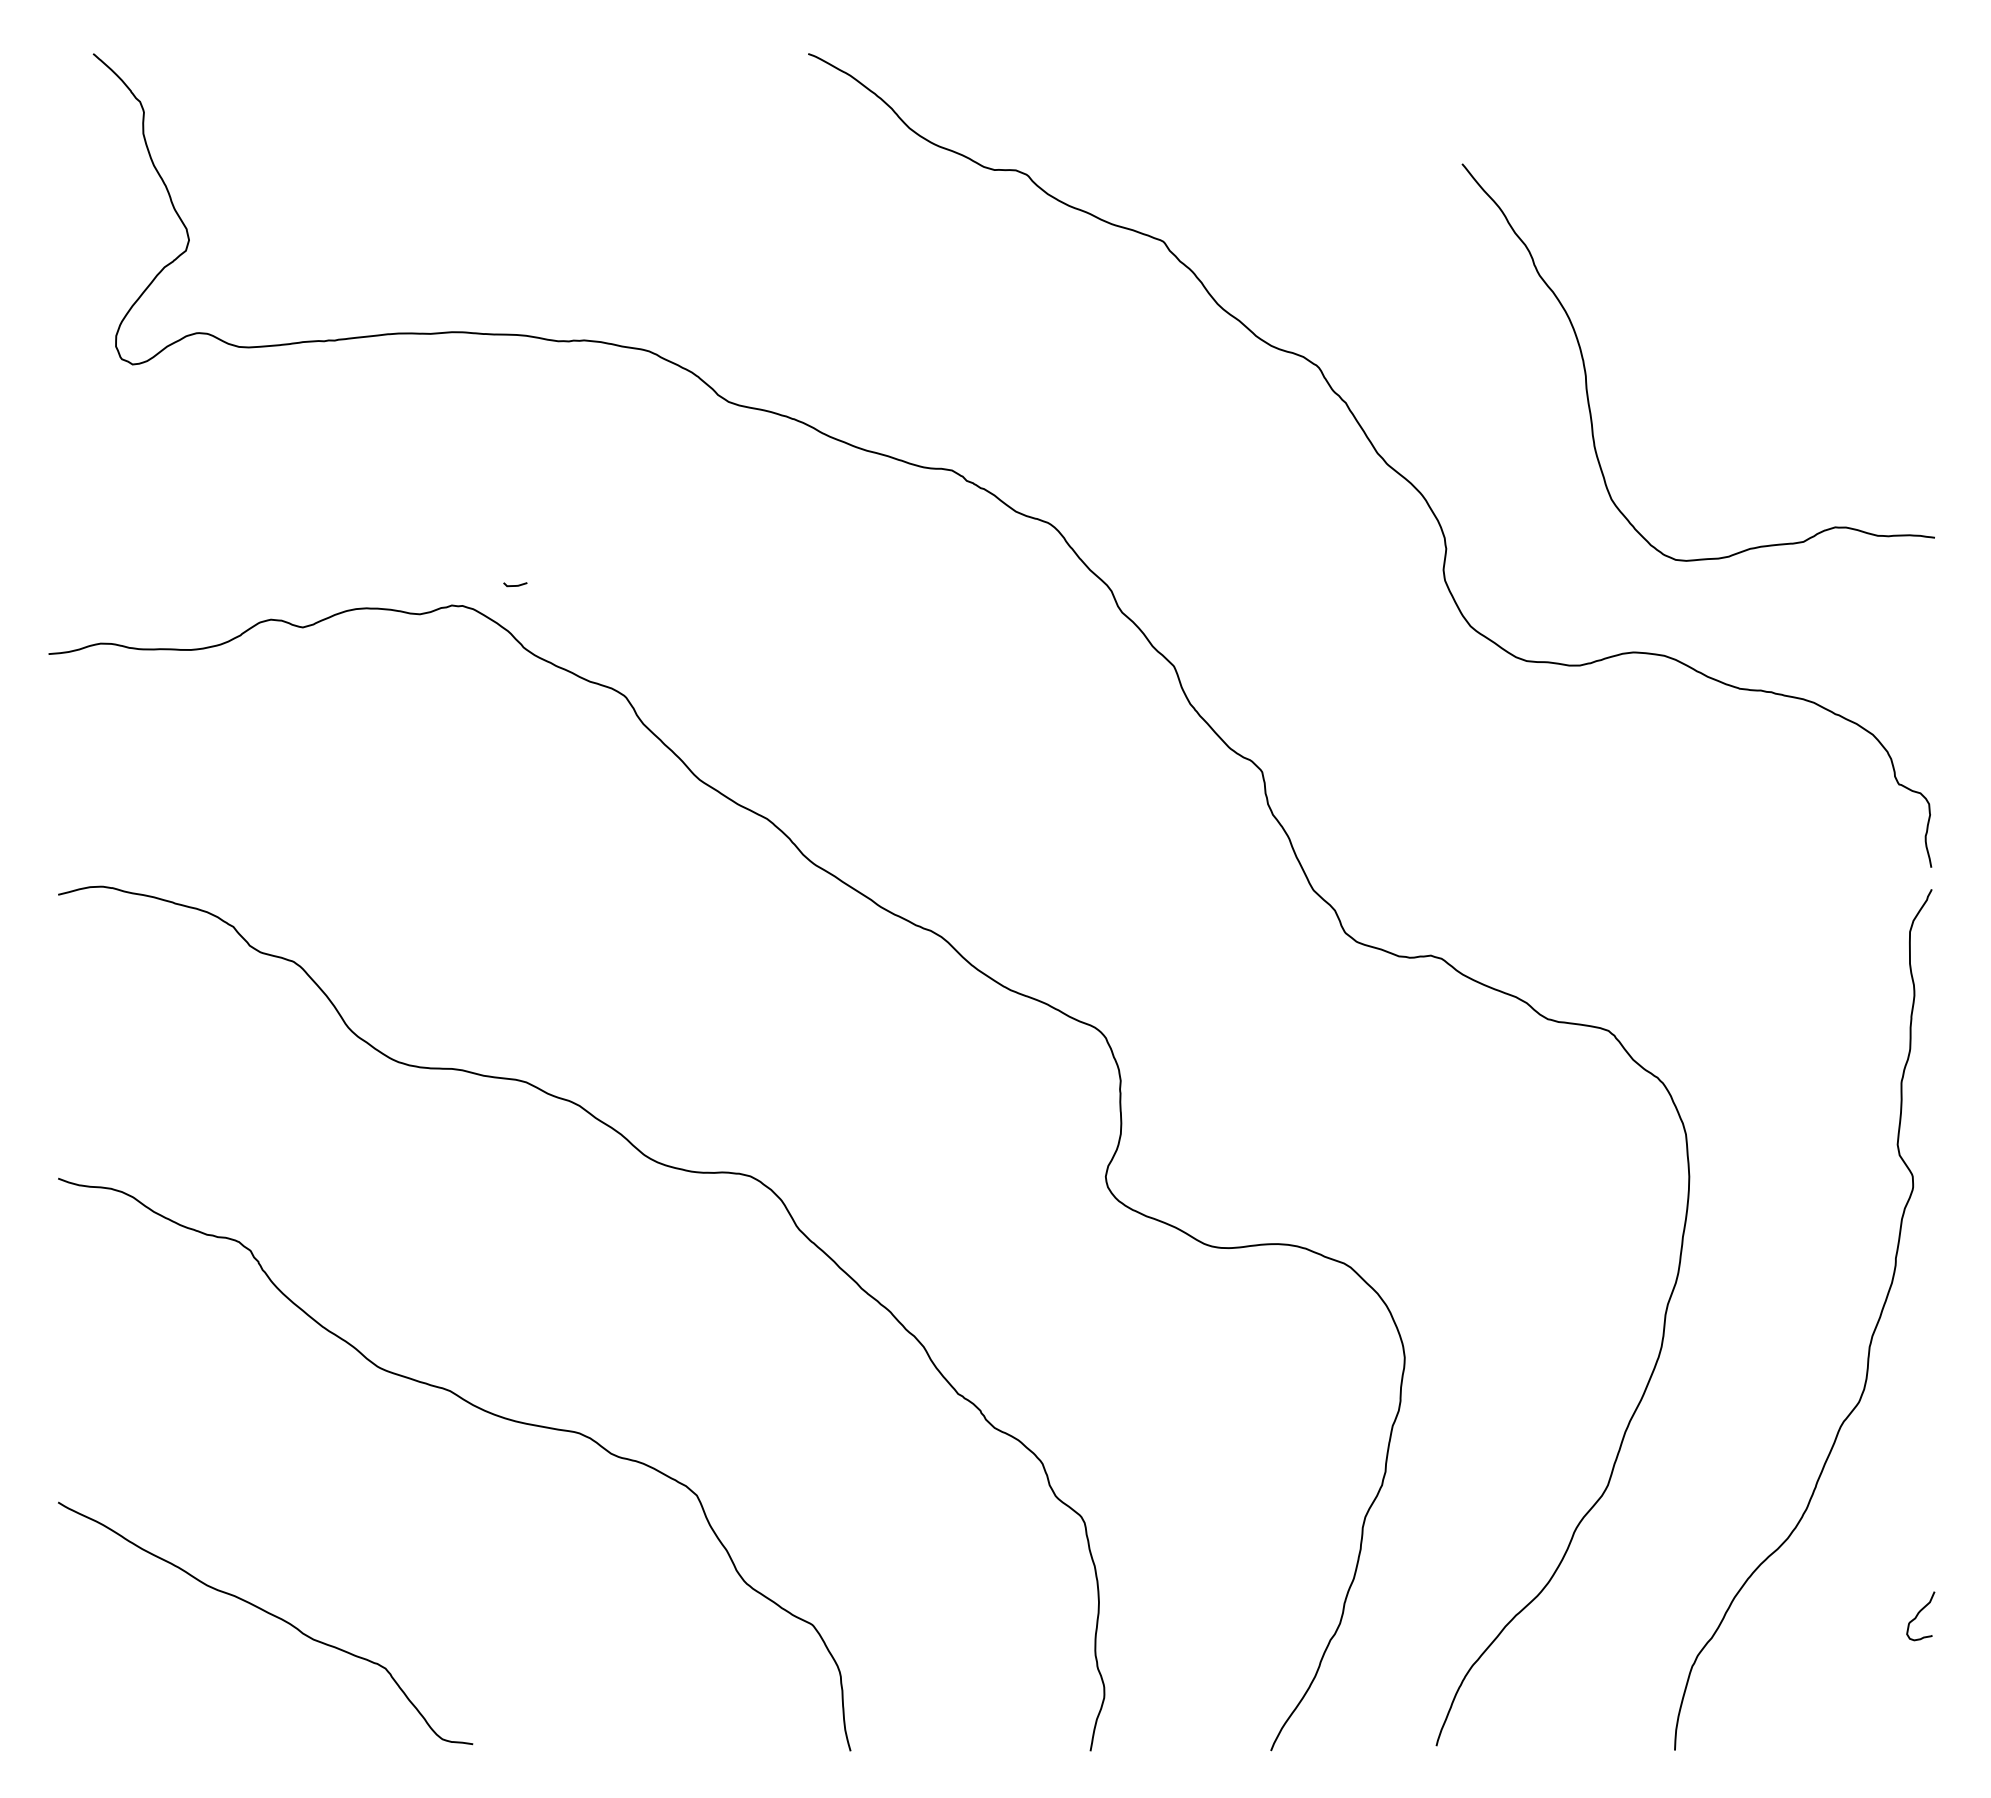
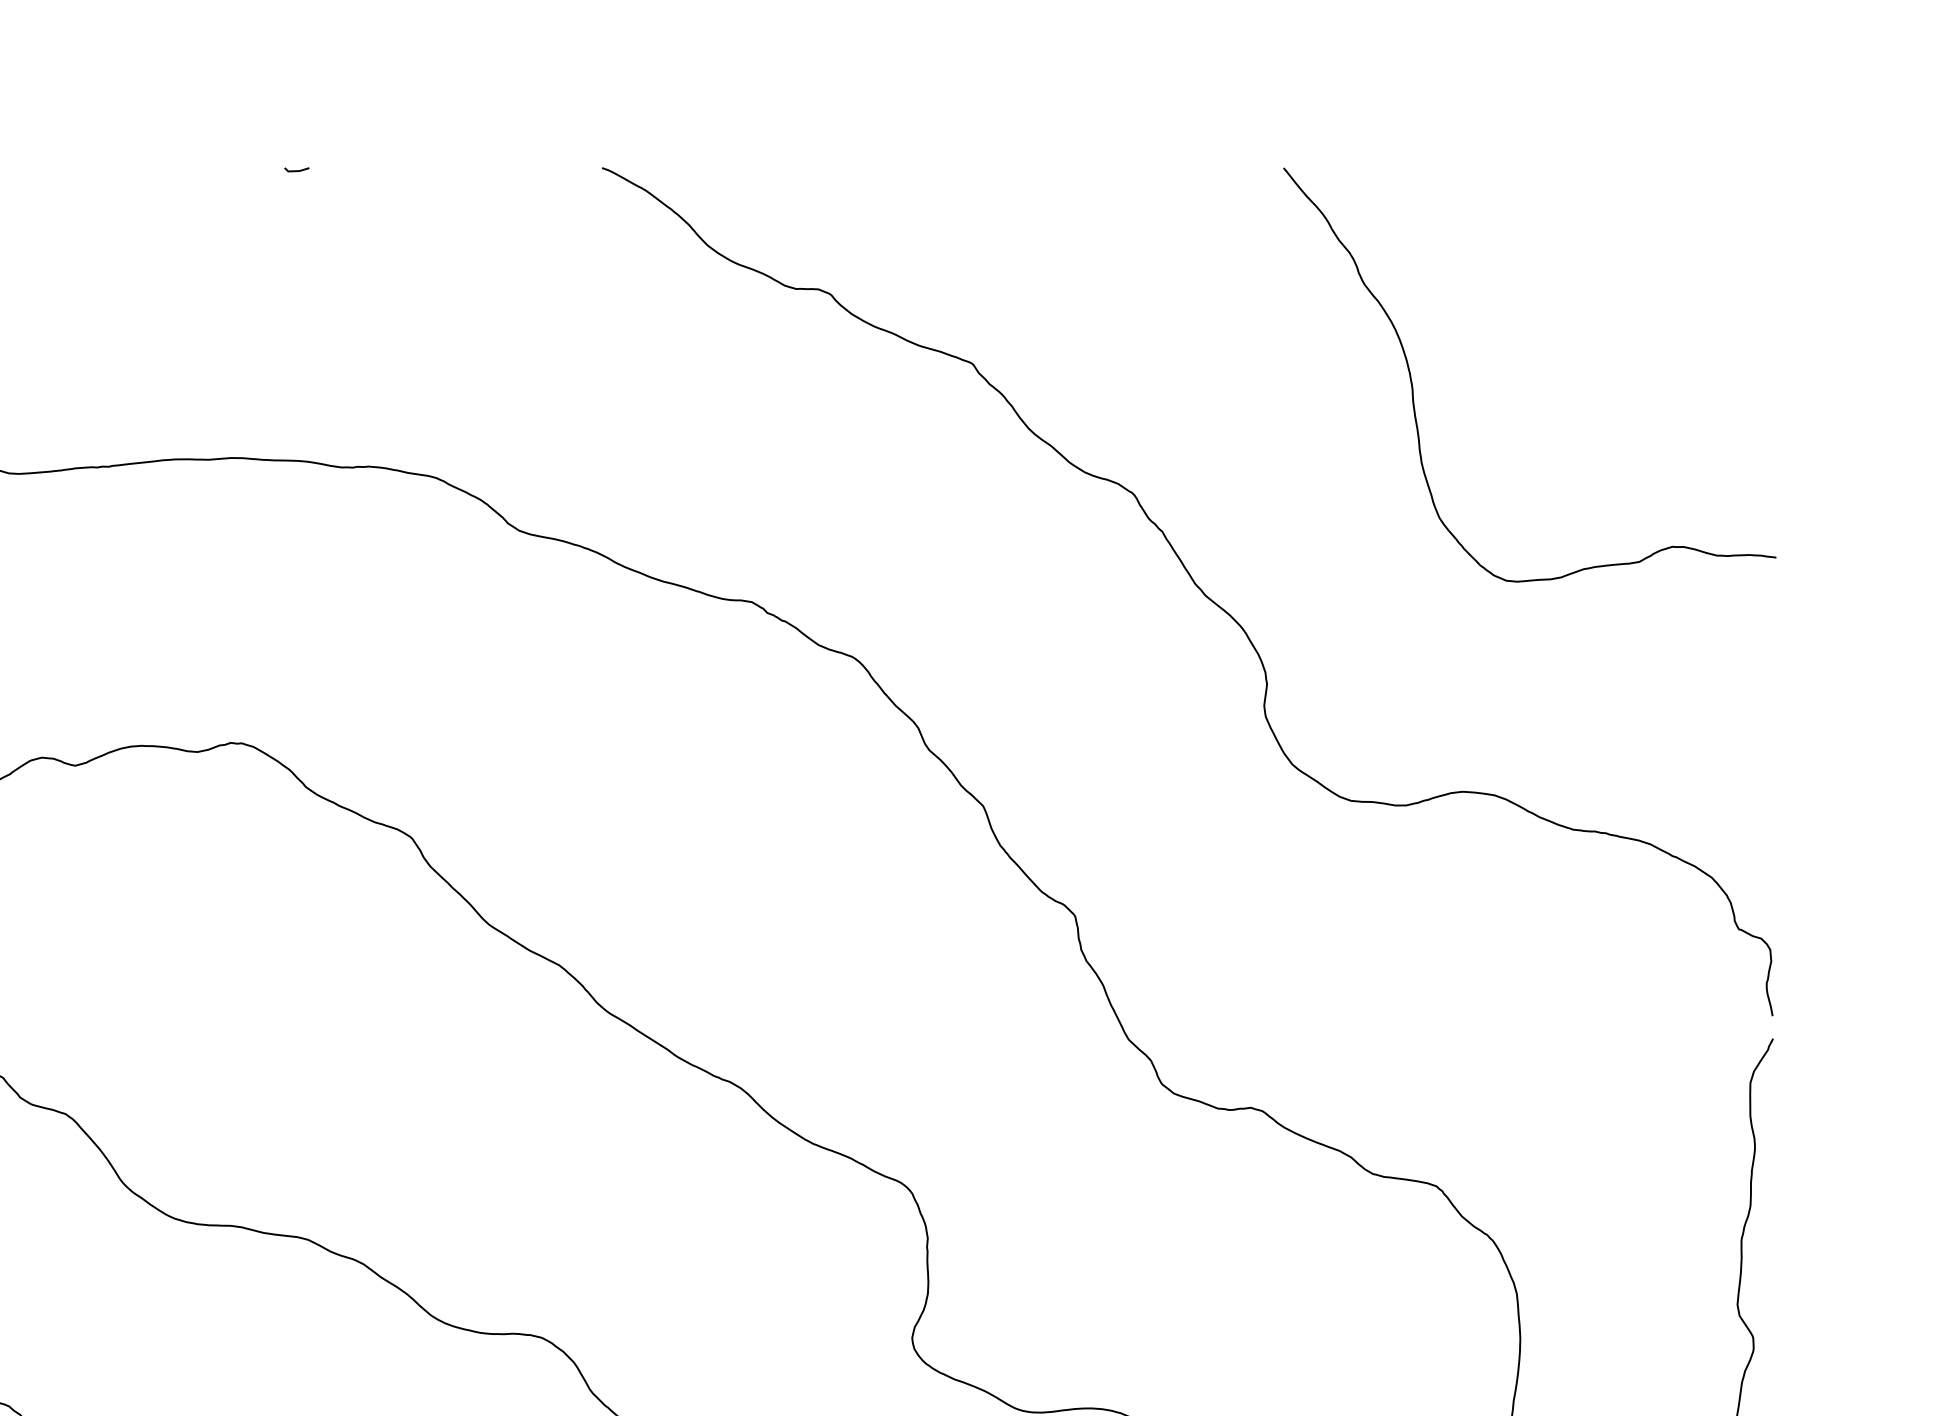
curve: (1586, 371) -> (1413, 384), moved
curve: (515, 585) -> (297, 170), moved

